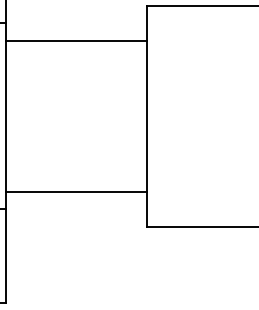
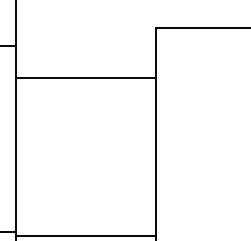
line: (76, 40) -> (86, 77), moved
line: (76, 191) -> (86, 235), moved

